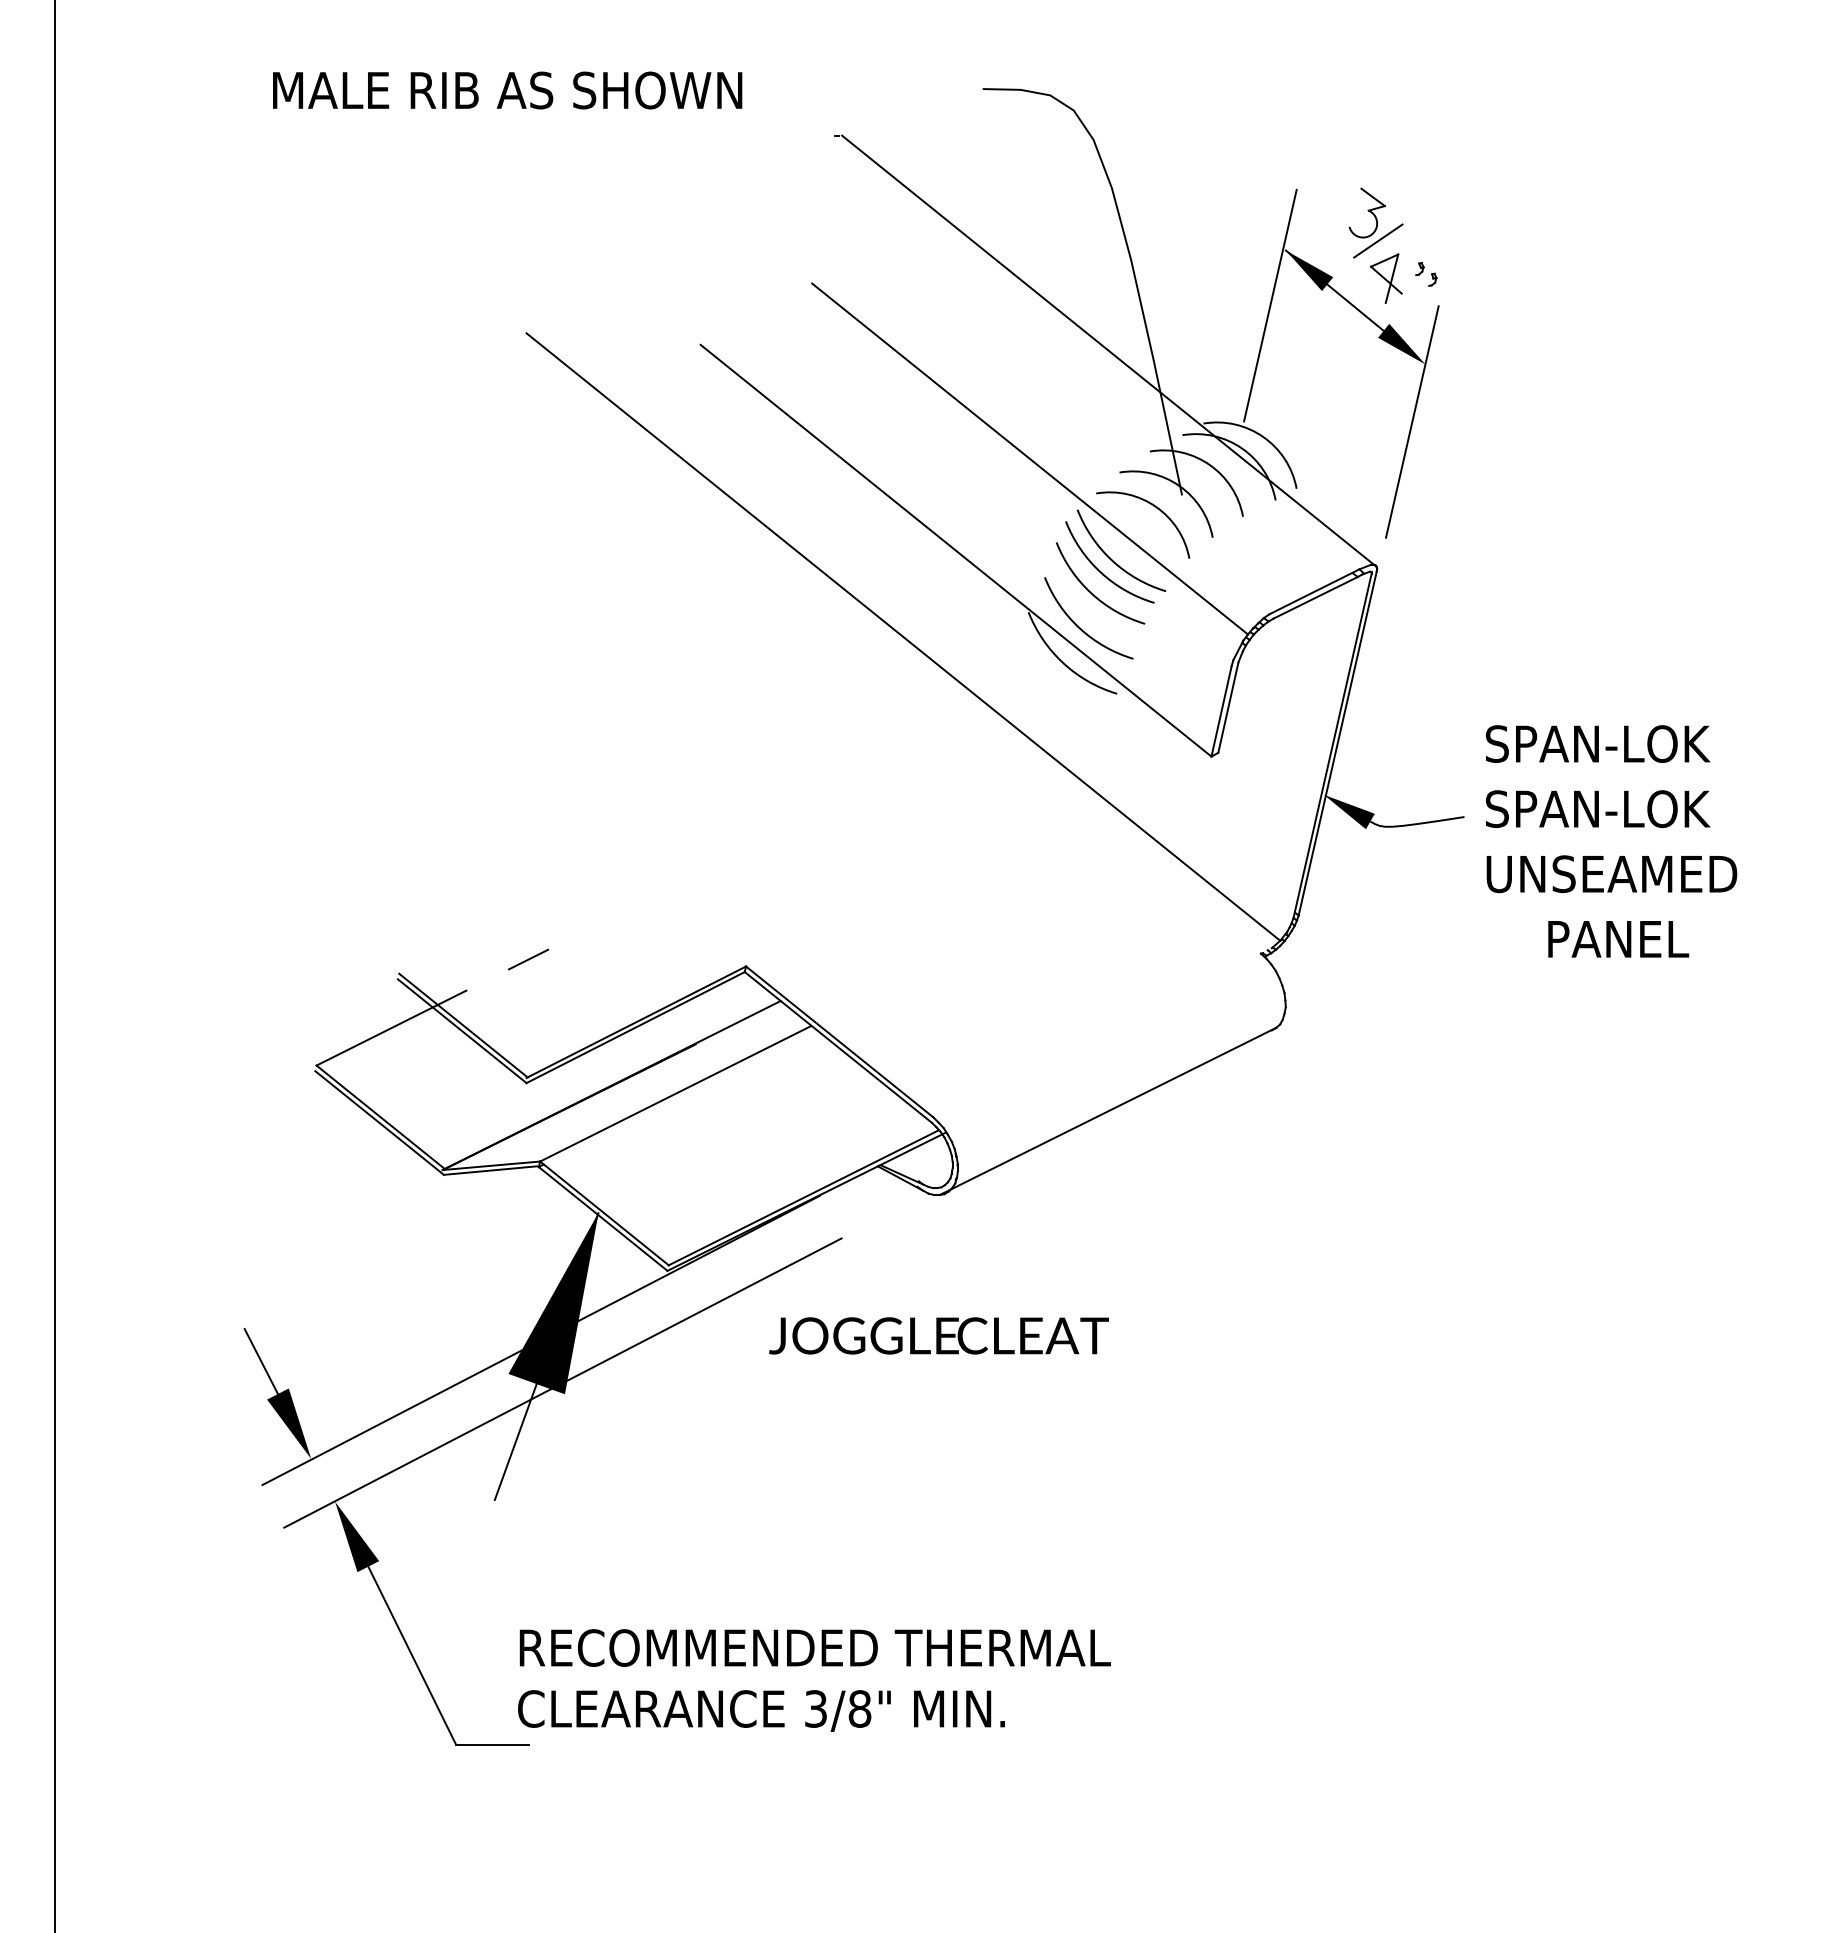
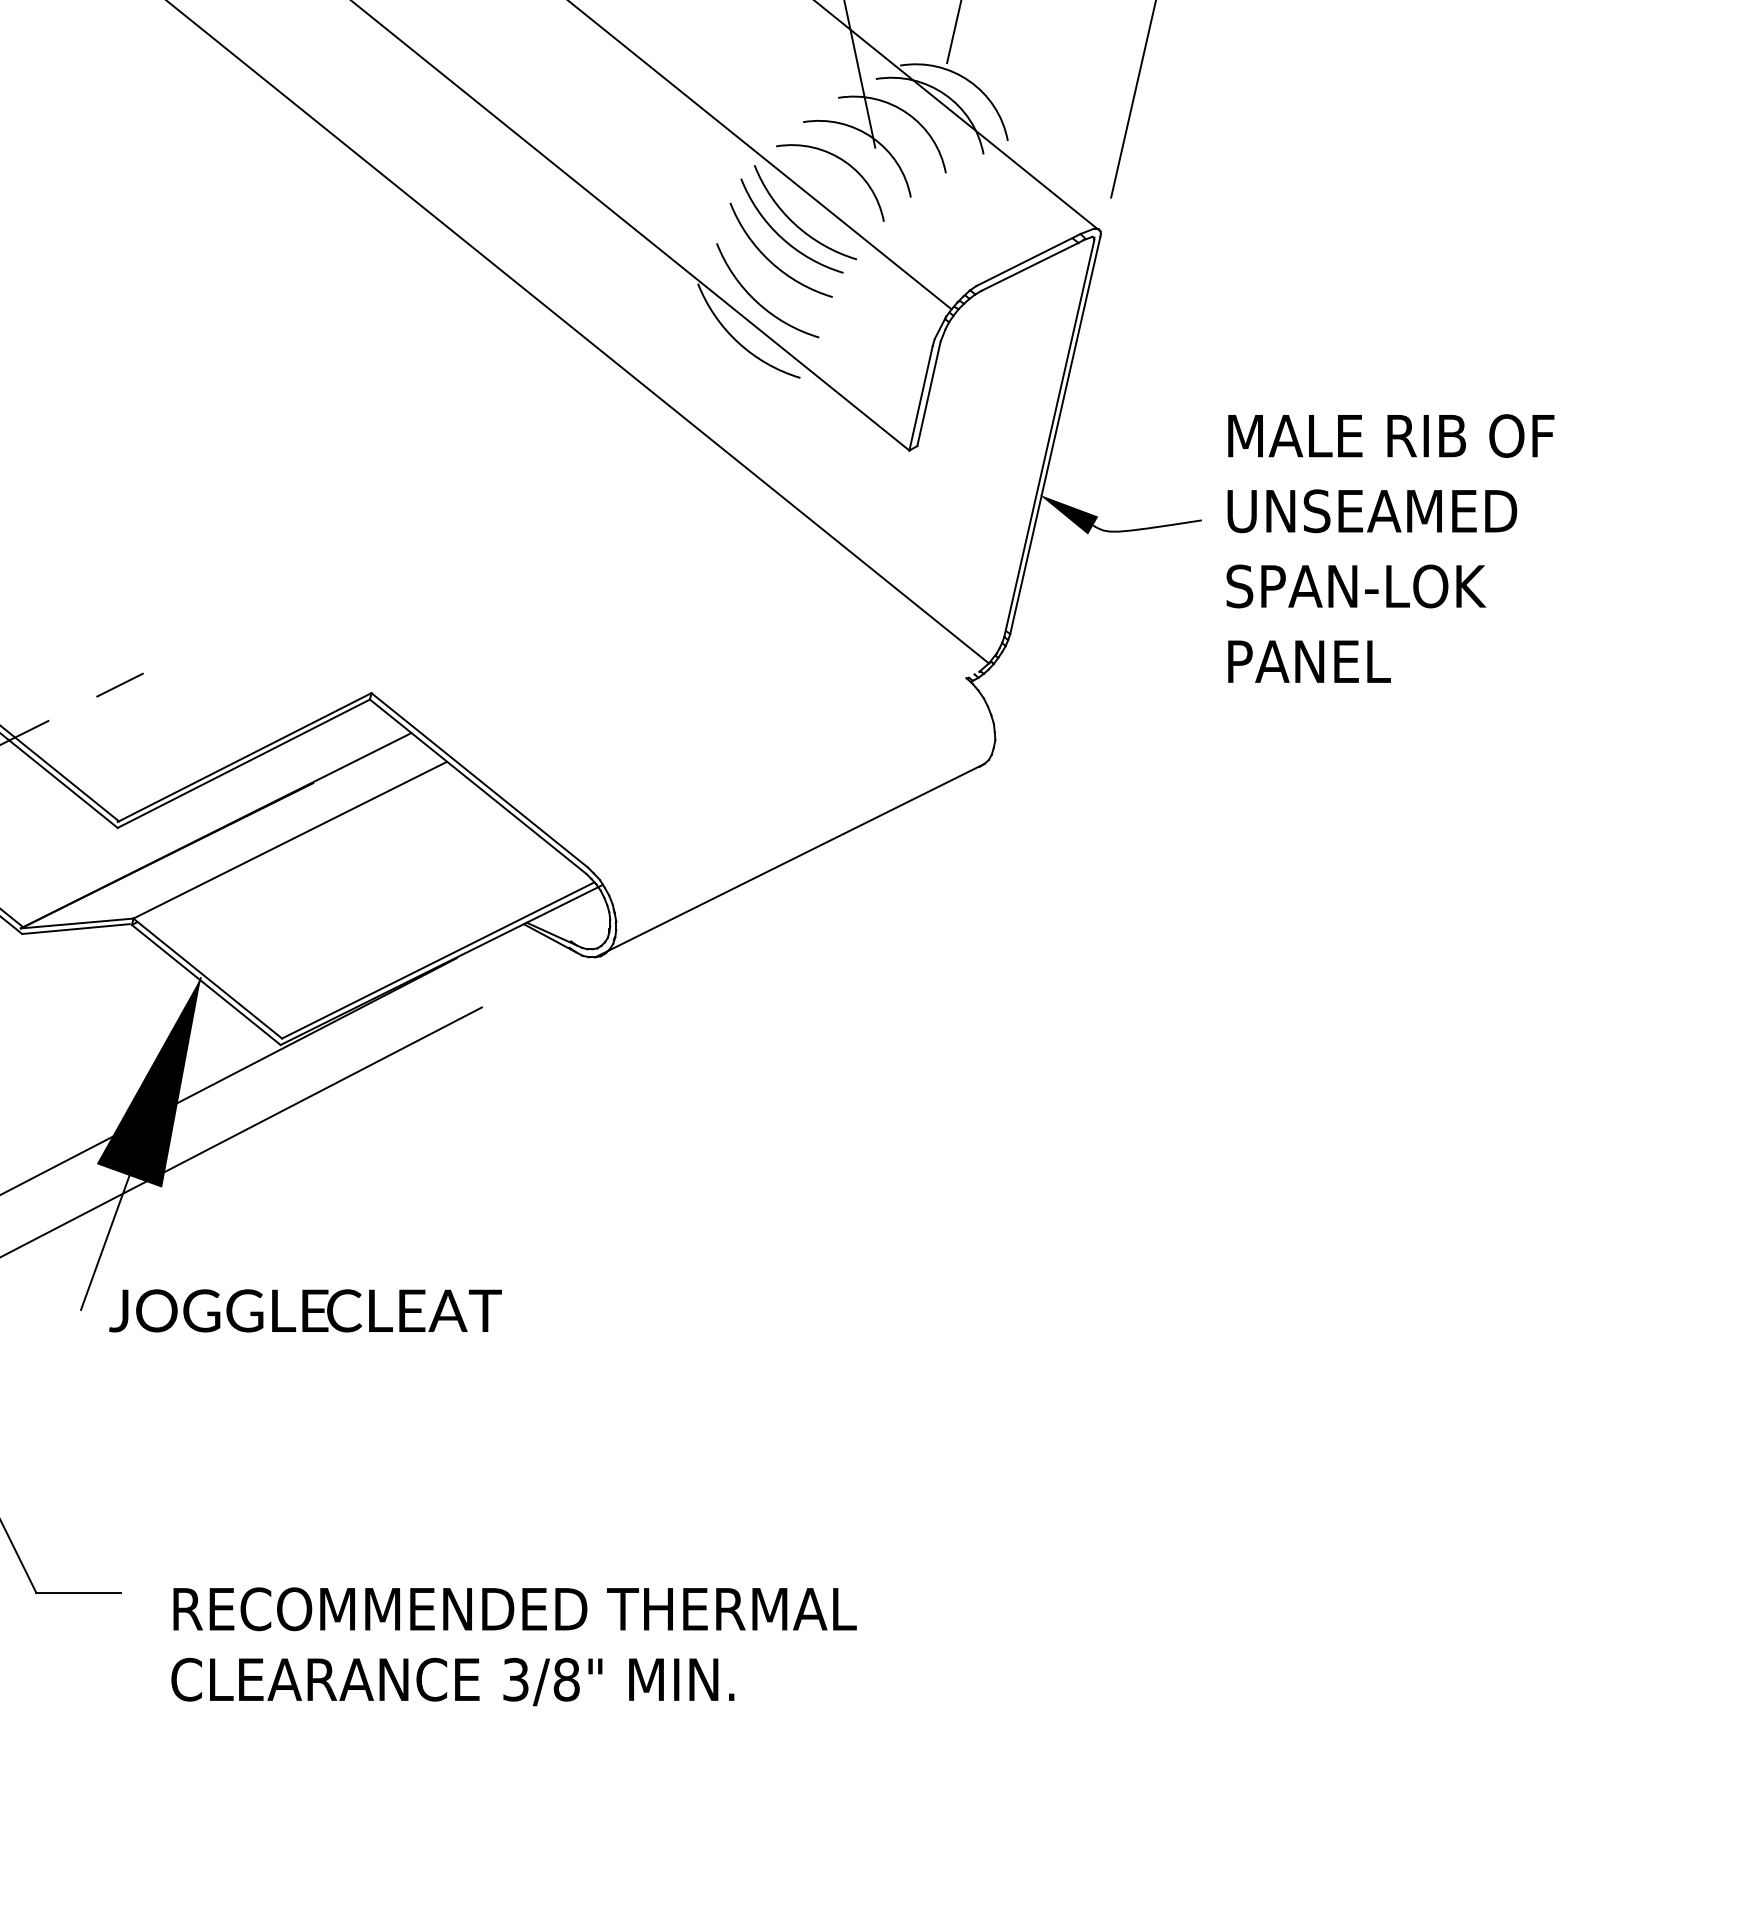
text: (1627, 743) -> (1390, 435), SPAN-LOK -> MALE RIB OF
text: (1611, 809) -> (1371, 511), SPAN-LOK -> UNSEAMED
text: (1611, 874) -> (1371, 586), UNSEAMED -> SPAN-LOK
text: (1618, 939) -> (1309, 661), moved
text: (938, 1335) -> (304, 1310), moved
text: (814, 1680) -> (514, 1646), moved

